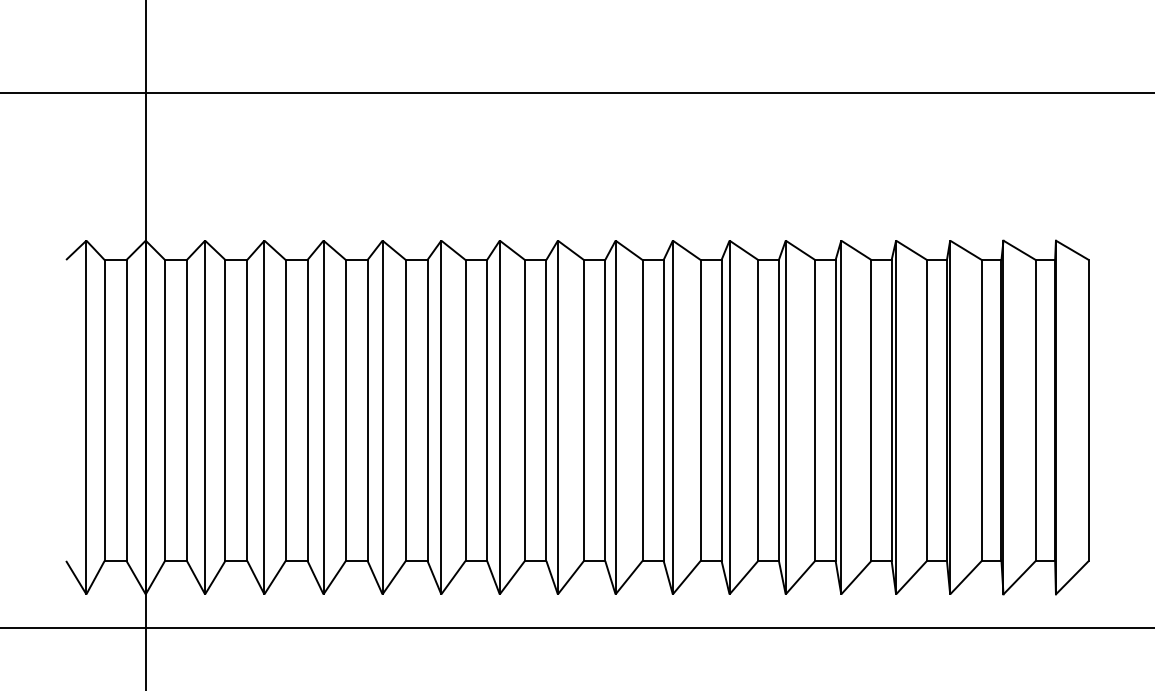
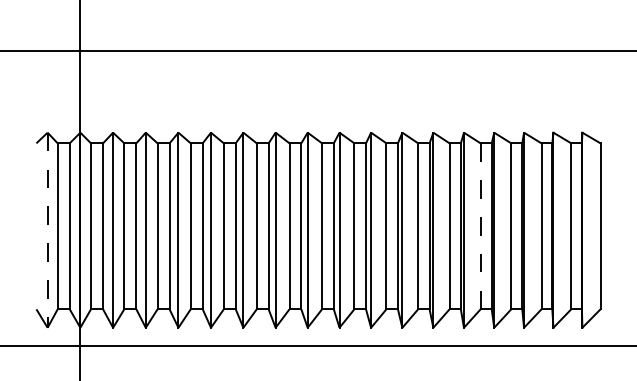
line: (871, 410) -> (480, 226), solid -> dashed
line: (86, 418) -> (47, 230), solid -> dashed

